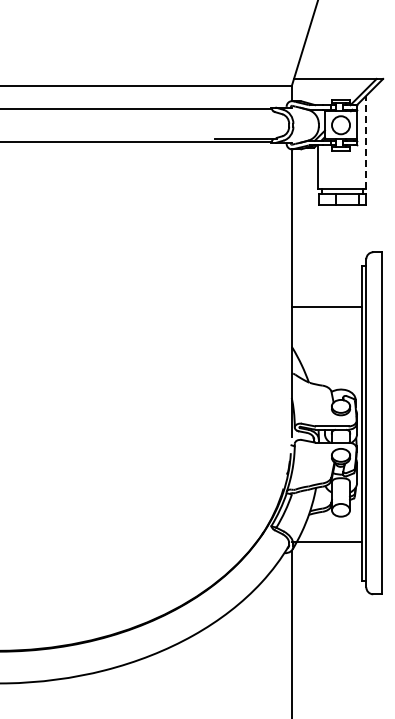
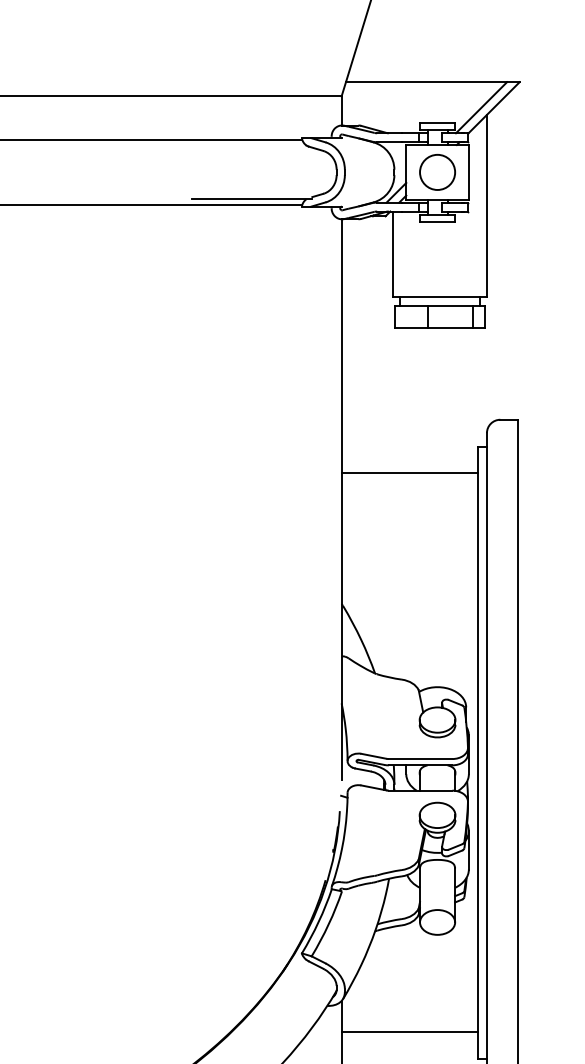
line: (366, 142) -> (487, 205), dashed -> solid
line: (326, 306) -> (409, 472), moved
line: (326, 541) -> (409, 1031), moved

